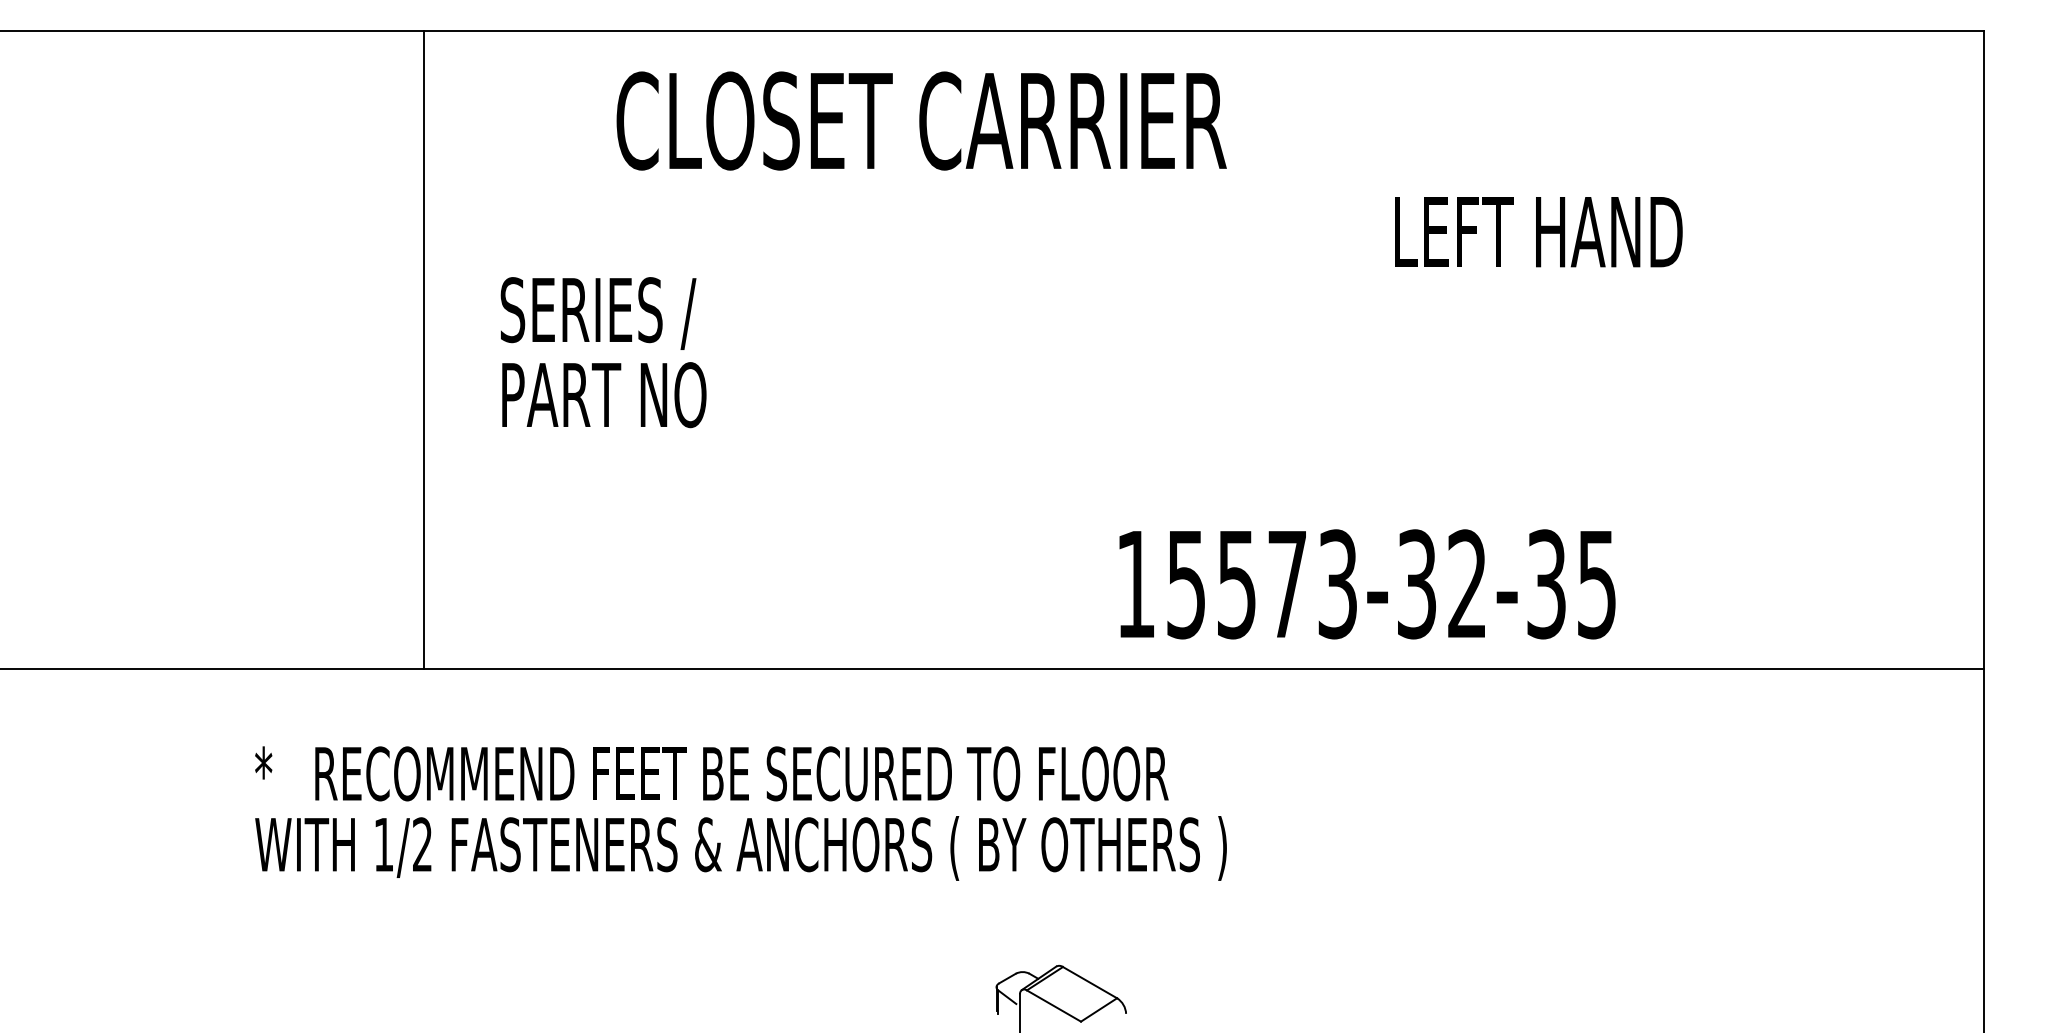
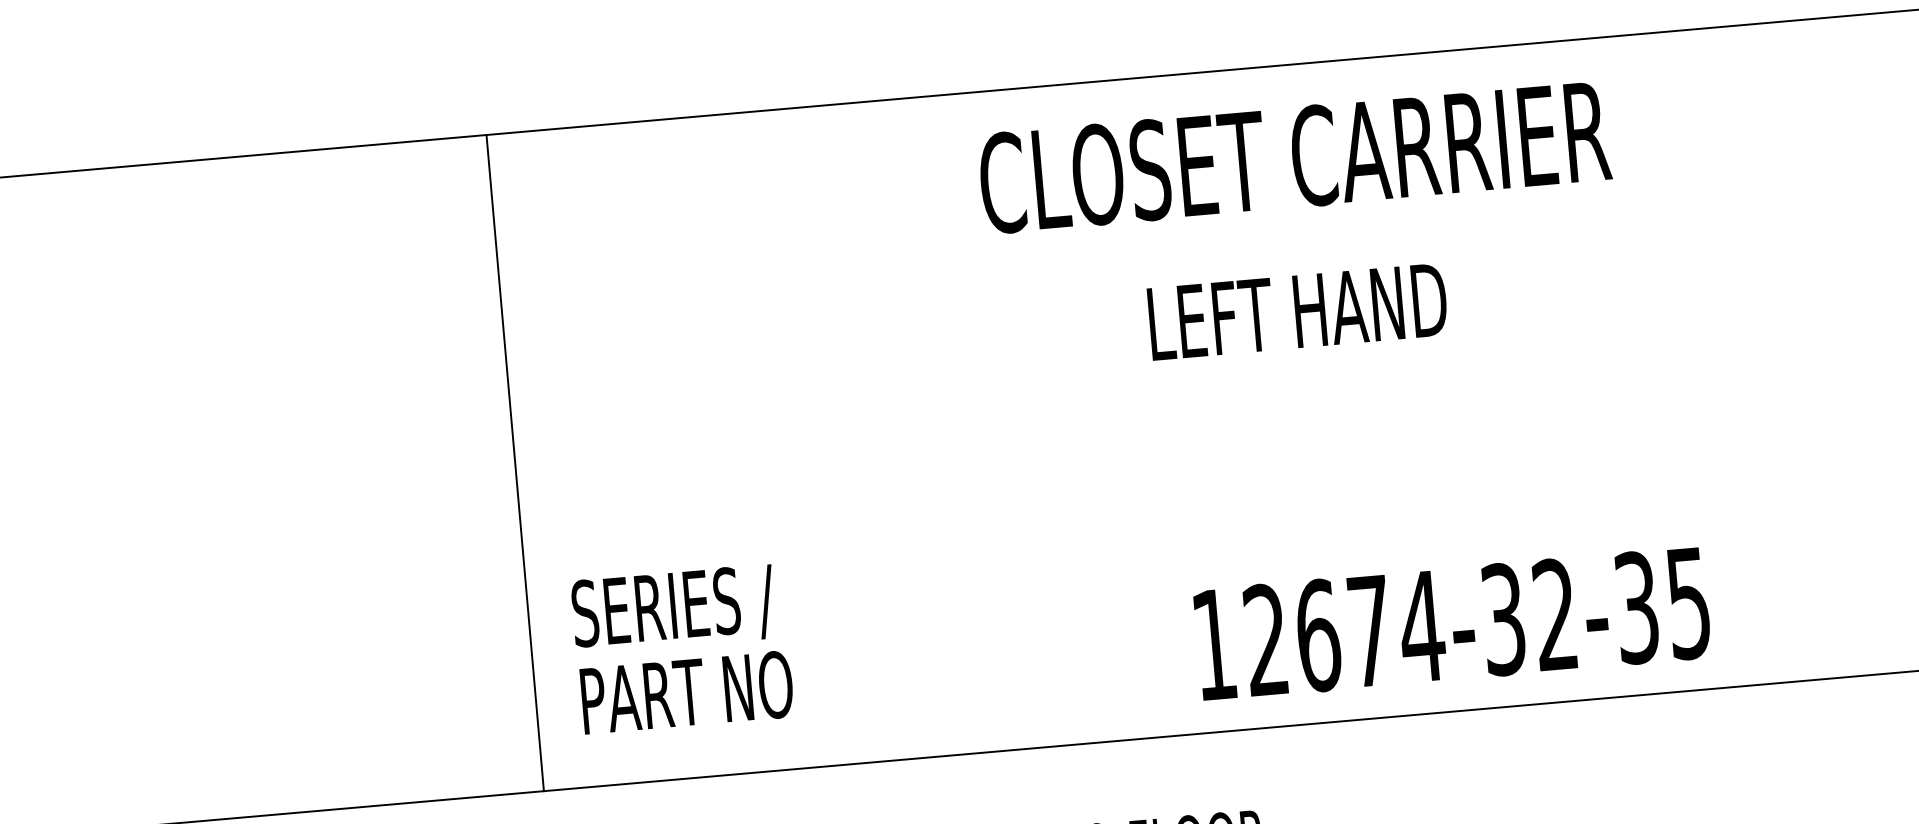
text: (921, 120) -> (1294, 156), moved
text: (1538, 232) -> (1297, 312), moved
line: (423, 349) -> (514, 462), moved
text: (603, 352) -> (682, 649), moved
text: (1262, 584) -> (1344, 633), 15573-32-35 -> 12674-32-35

